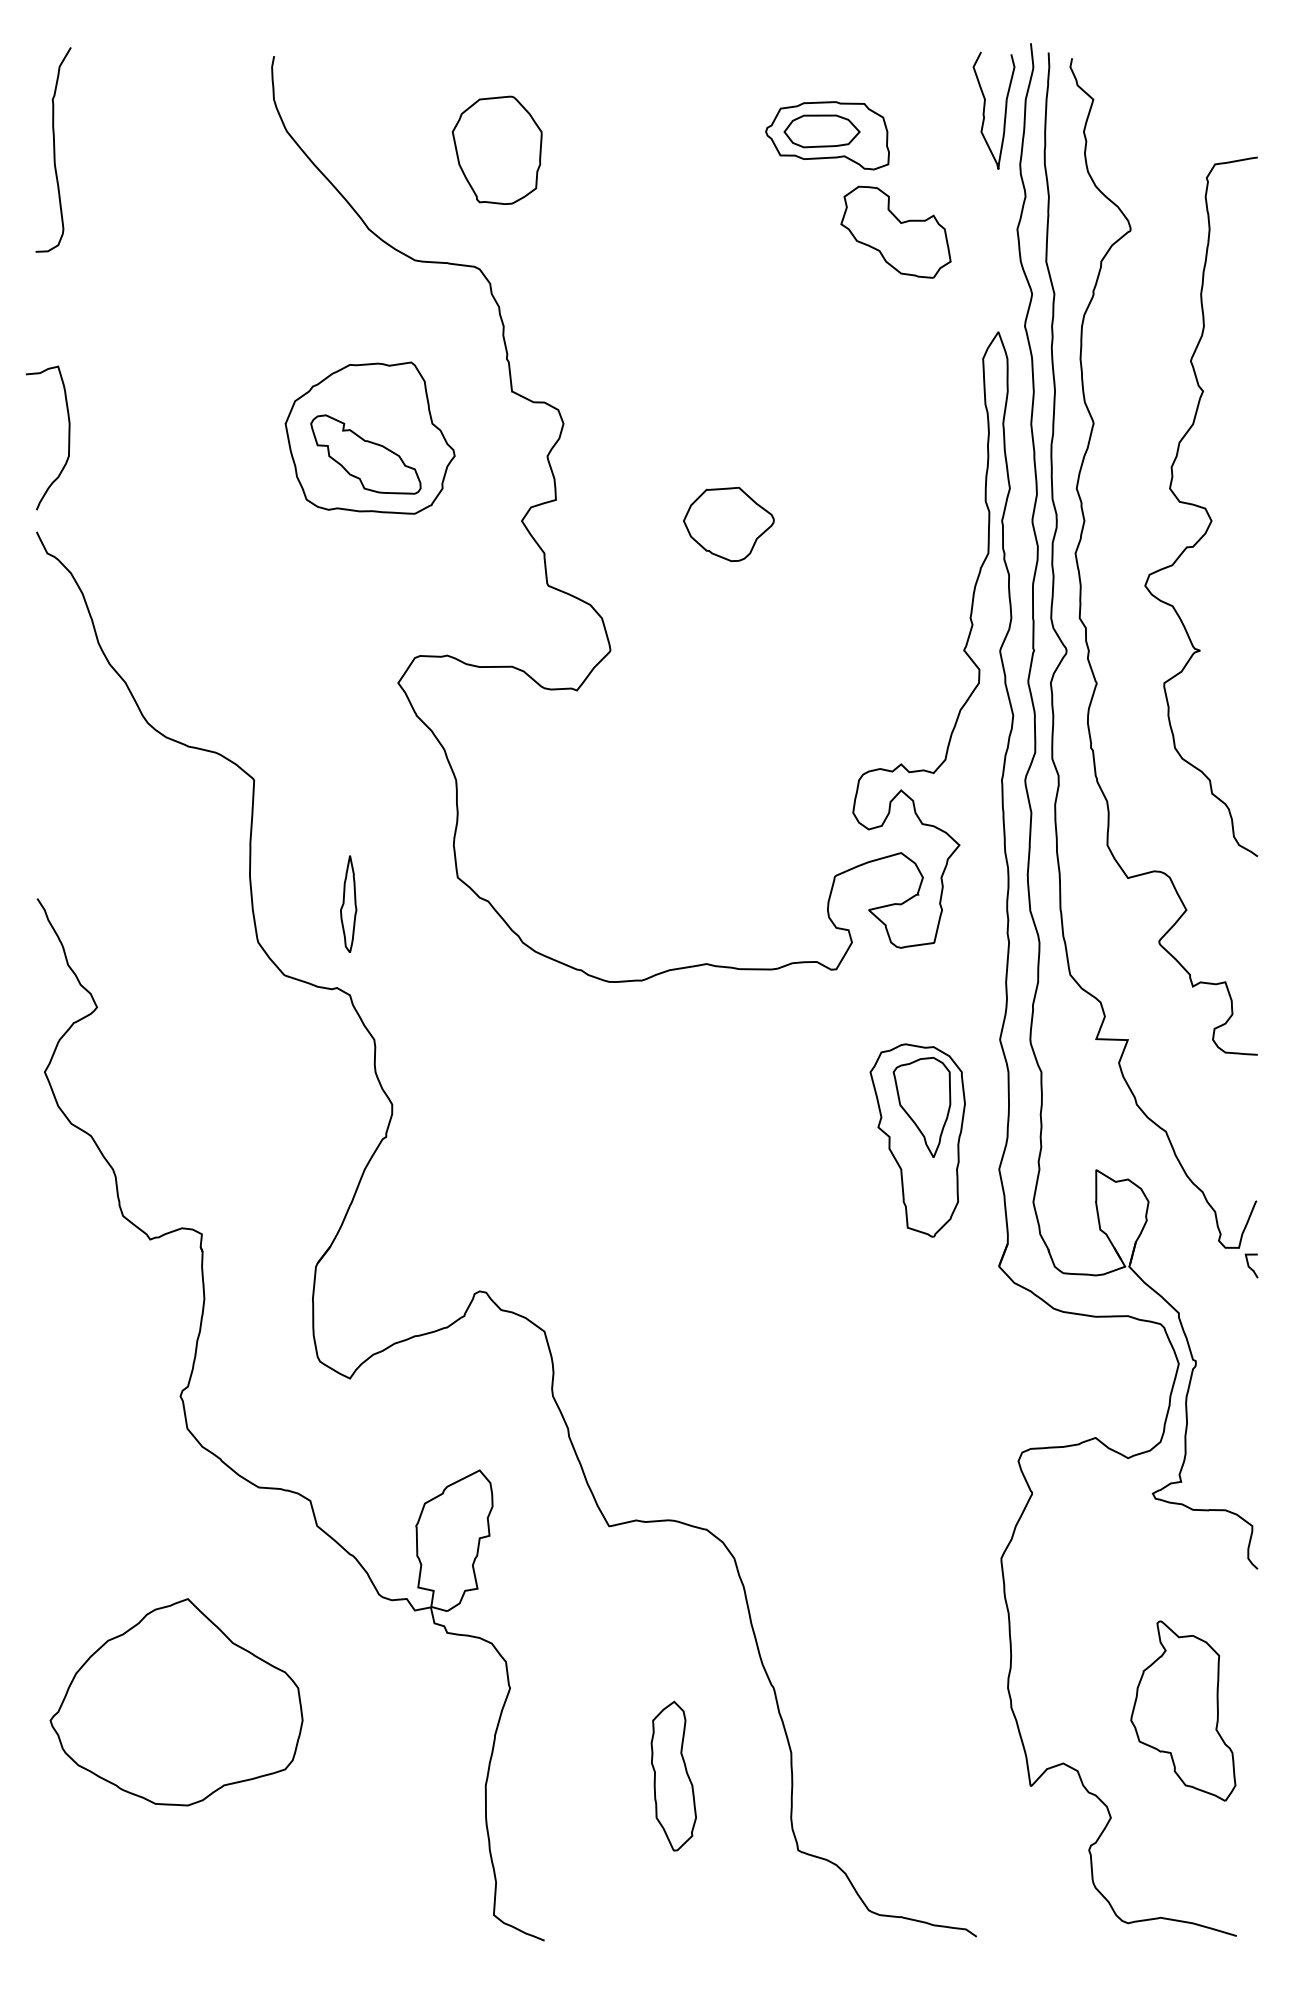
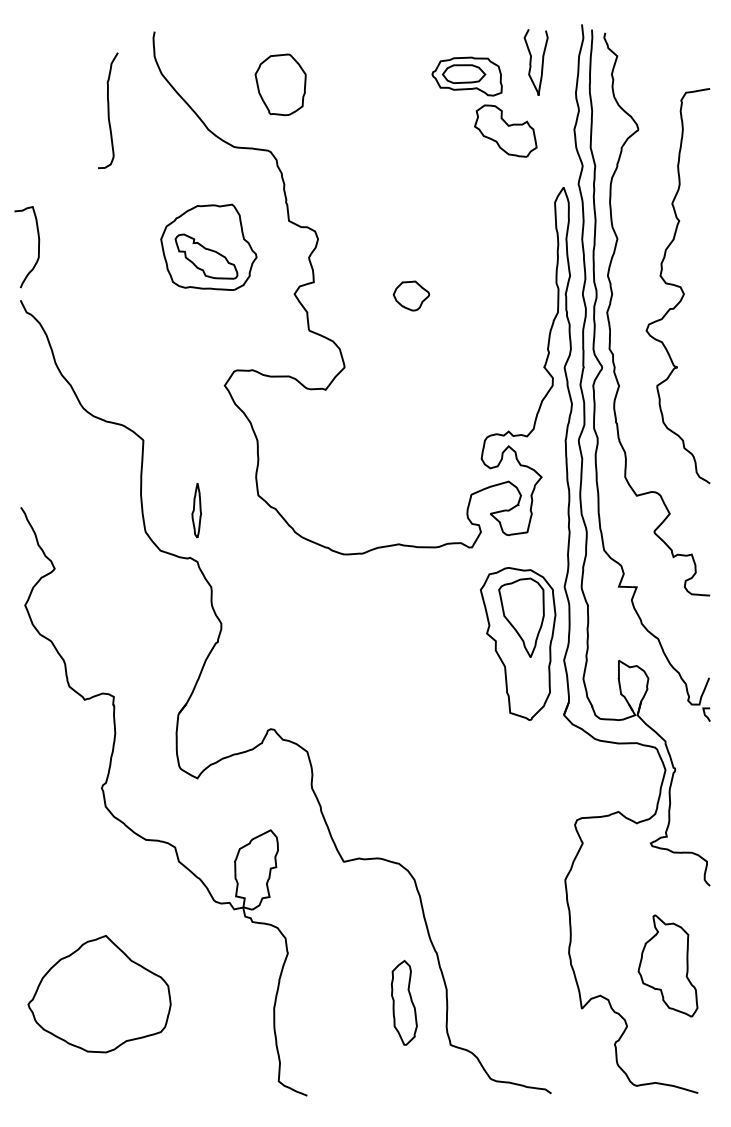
curve: (985, 110) -> (531, 62), moved
curve: (54, 149) -> (108, 110), moved
part: (728, 523) -> (411, 295), size x0.7
part: (916, 1139) -> (517, 643), size x1.4
part: (176, 1702) -> (99, 994), moved
part: (674, 1775) -> (404, 1002), moved

